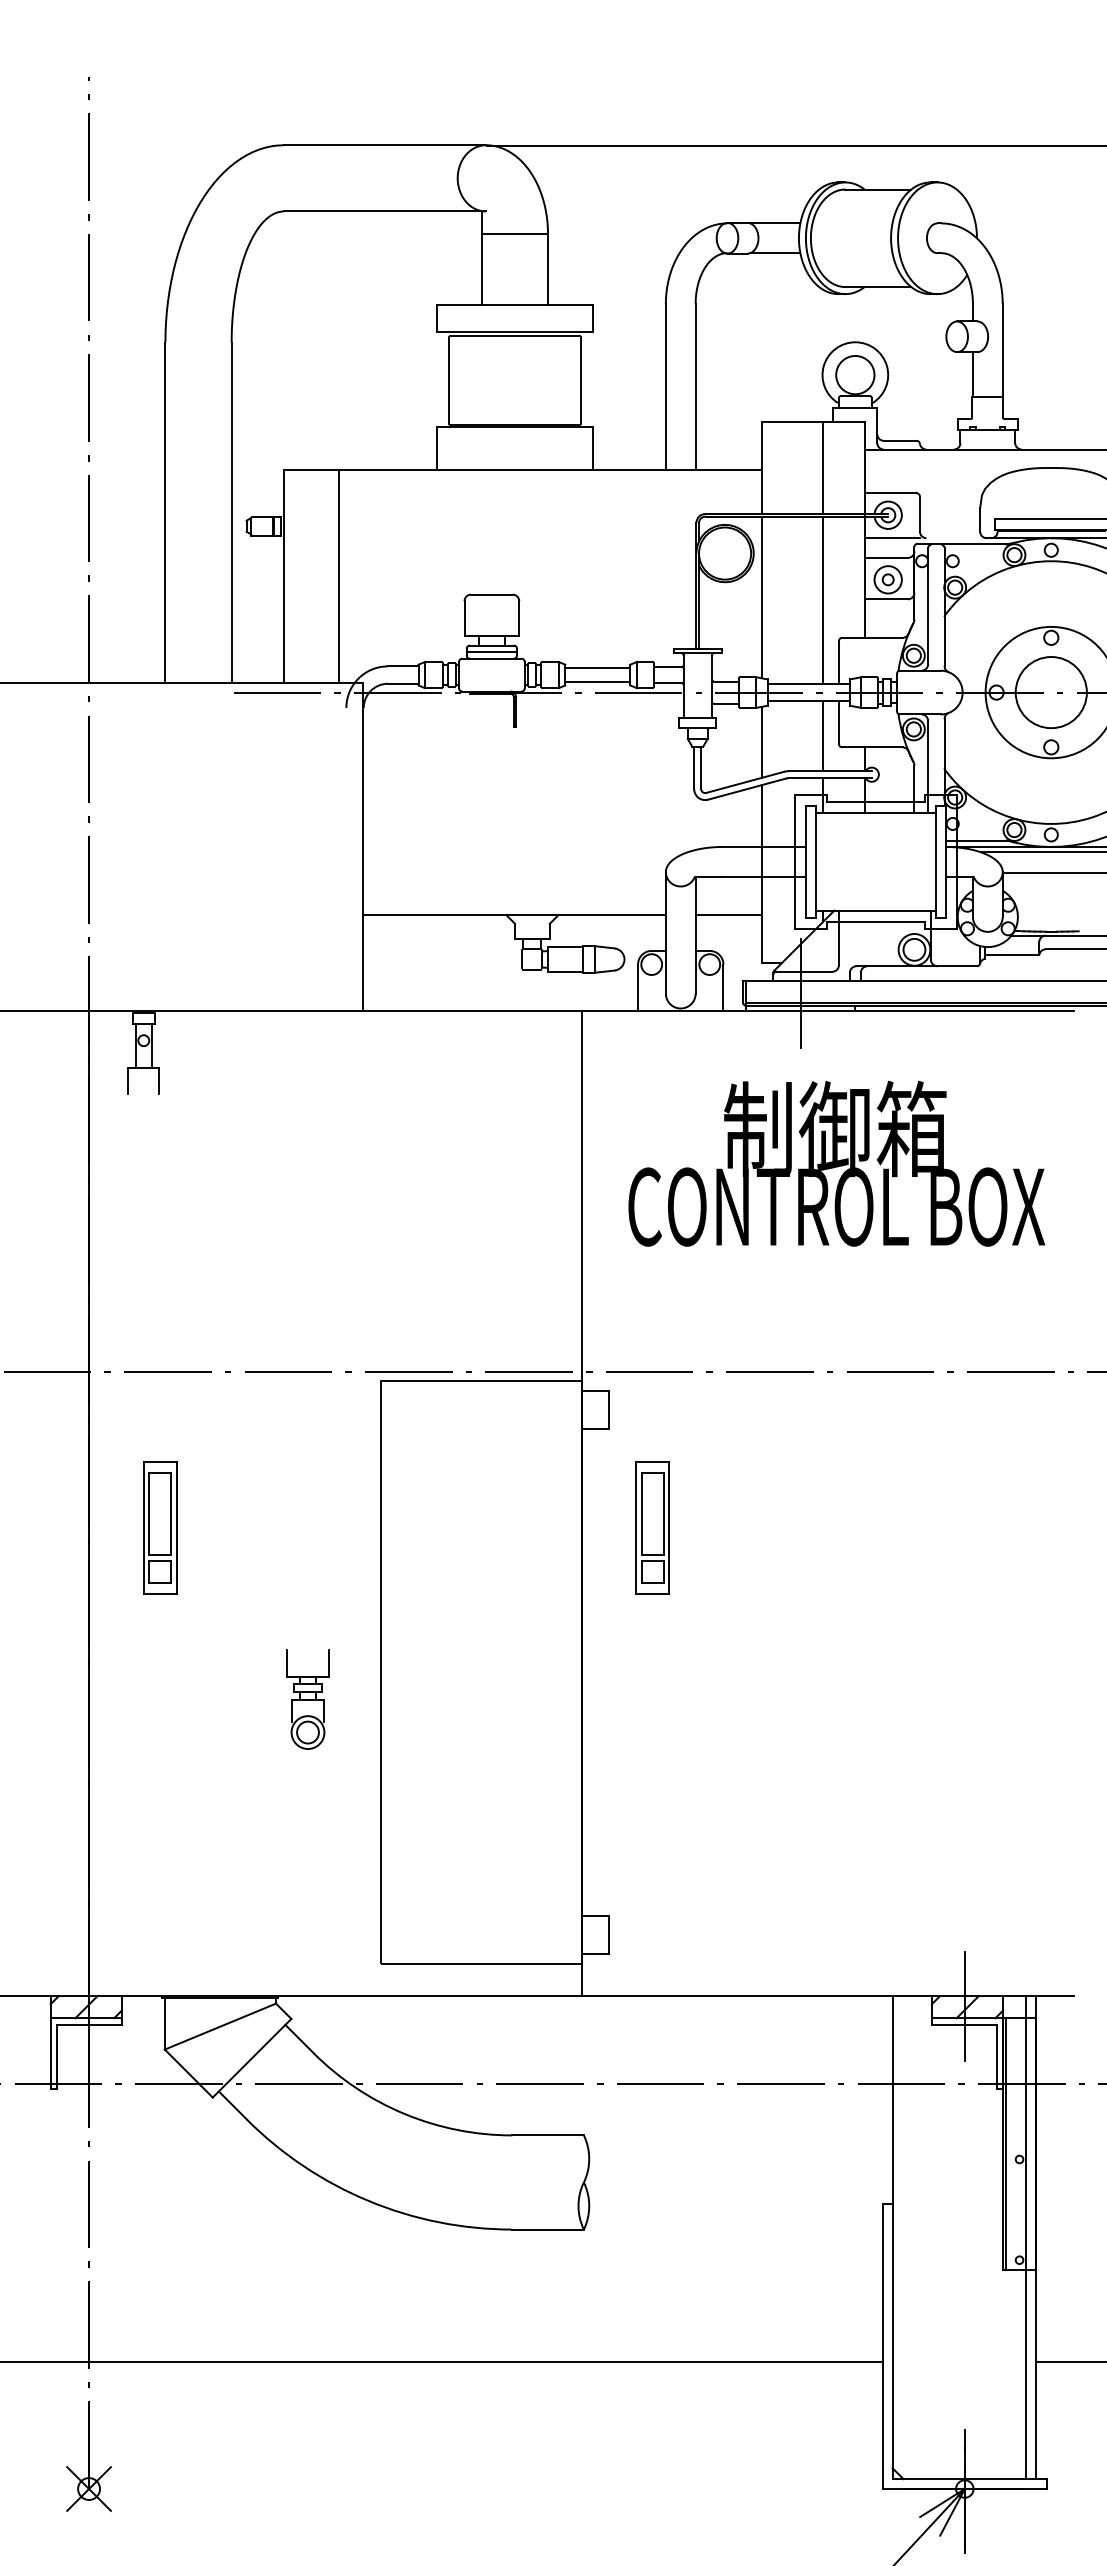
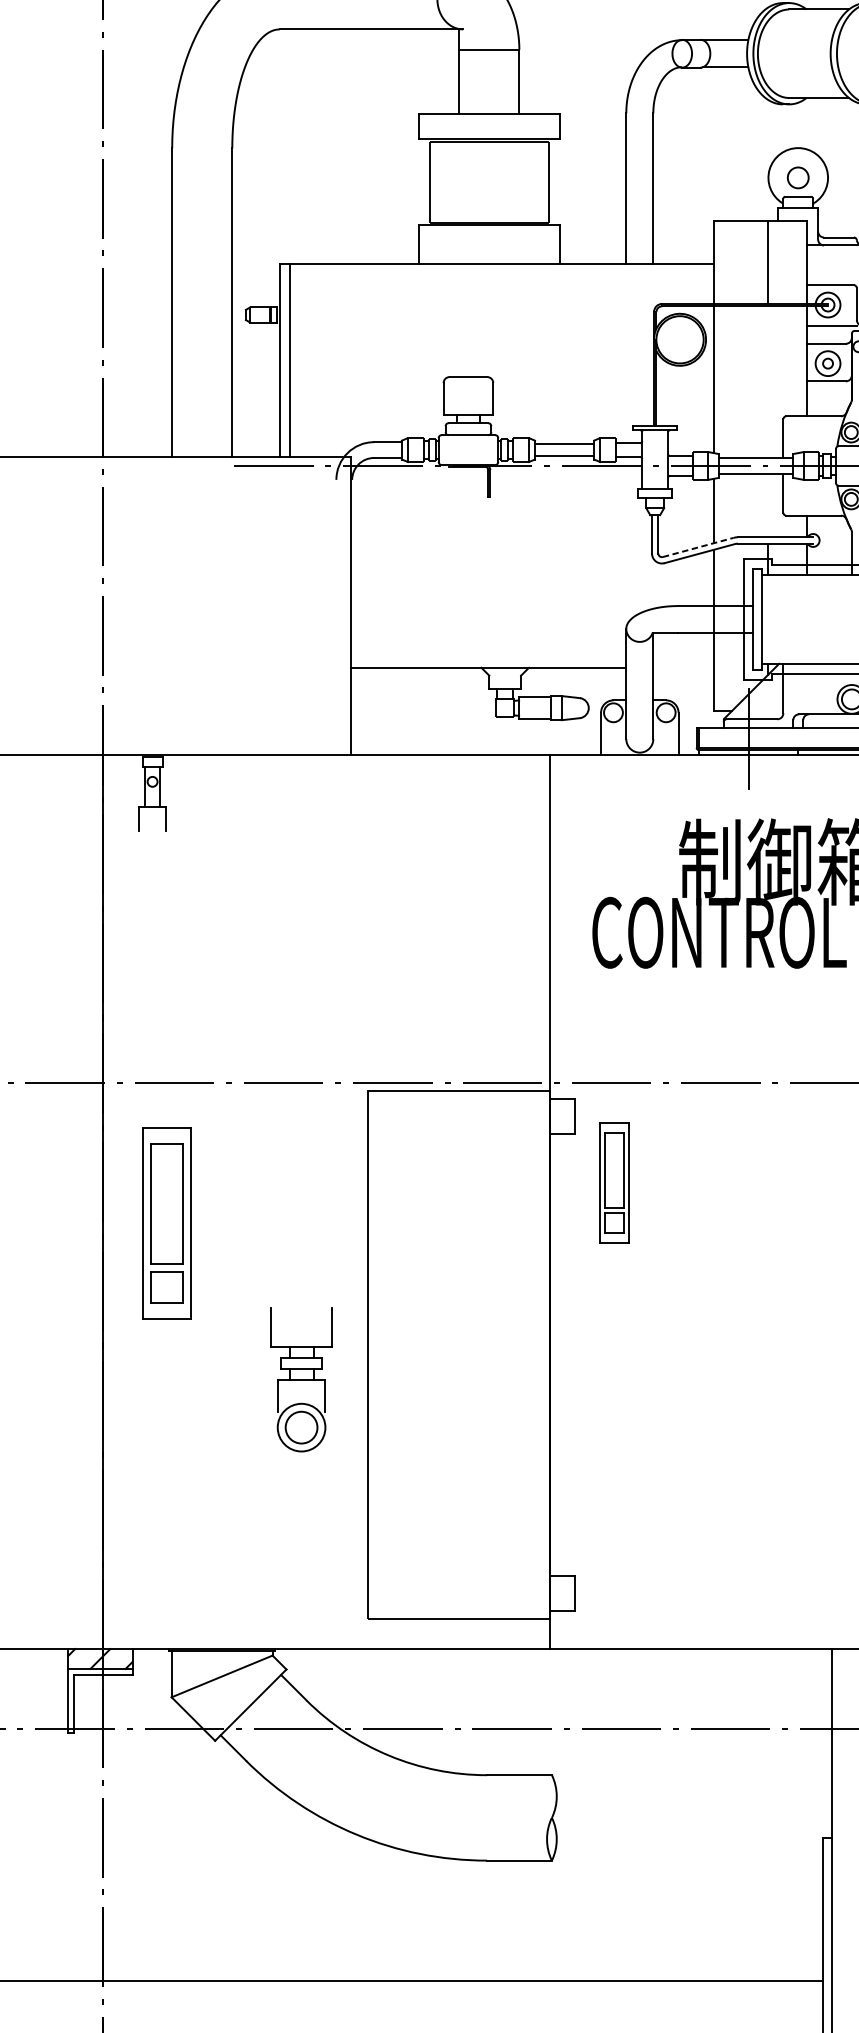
circle: (855, 374) -> (798, 177), size x0.6
line: (338, 576) -> (290, 360), moved
line: (822, 599) -> (768, 381), removed
line: (491, 652) -> (468, 429), removed
line: (822, 736) -> (768, 505), removed
line: (745, 782) -> (698, 547), solid -> dashed
line: (728, 915) -> (683, 668), removed
part: (160, 1527) -> (167, 1223), size x1.6
part: (652, 1527) -> (614, 1182), moved
part: (307, 1699) -> (301, 1379), size x1.6

